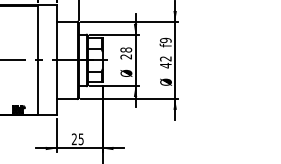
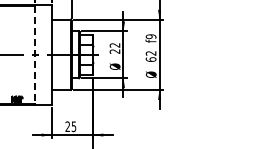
text: (125, 50) -> (114, 45), 28 -> 22
line: (37, 61) -> (34, 55), solid -> dashed
text: (165, 65) -> (150, 59), 42 -> 62

